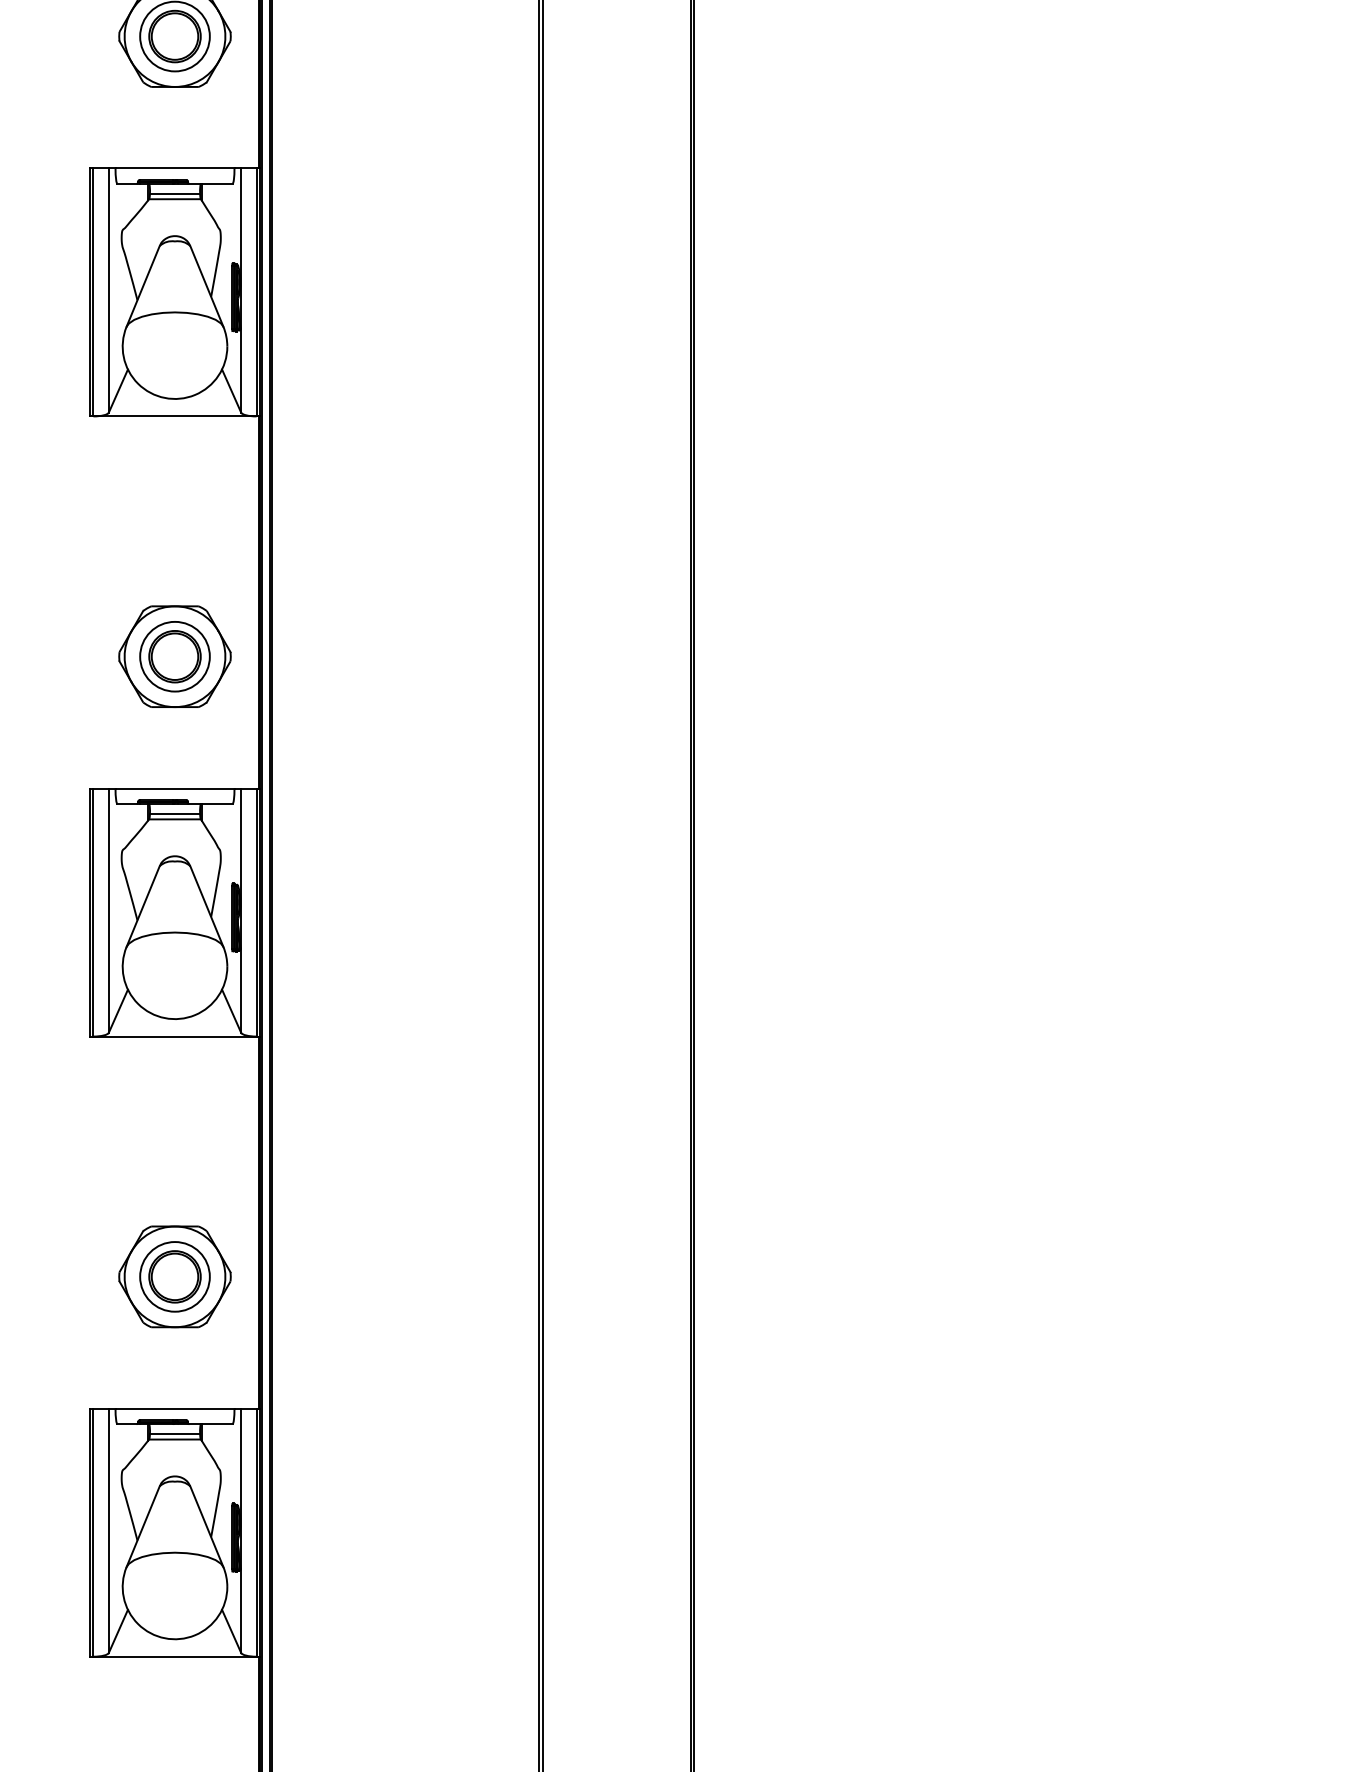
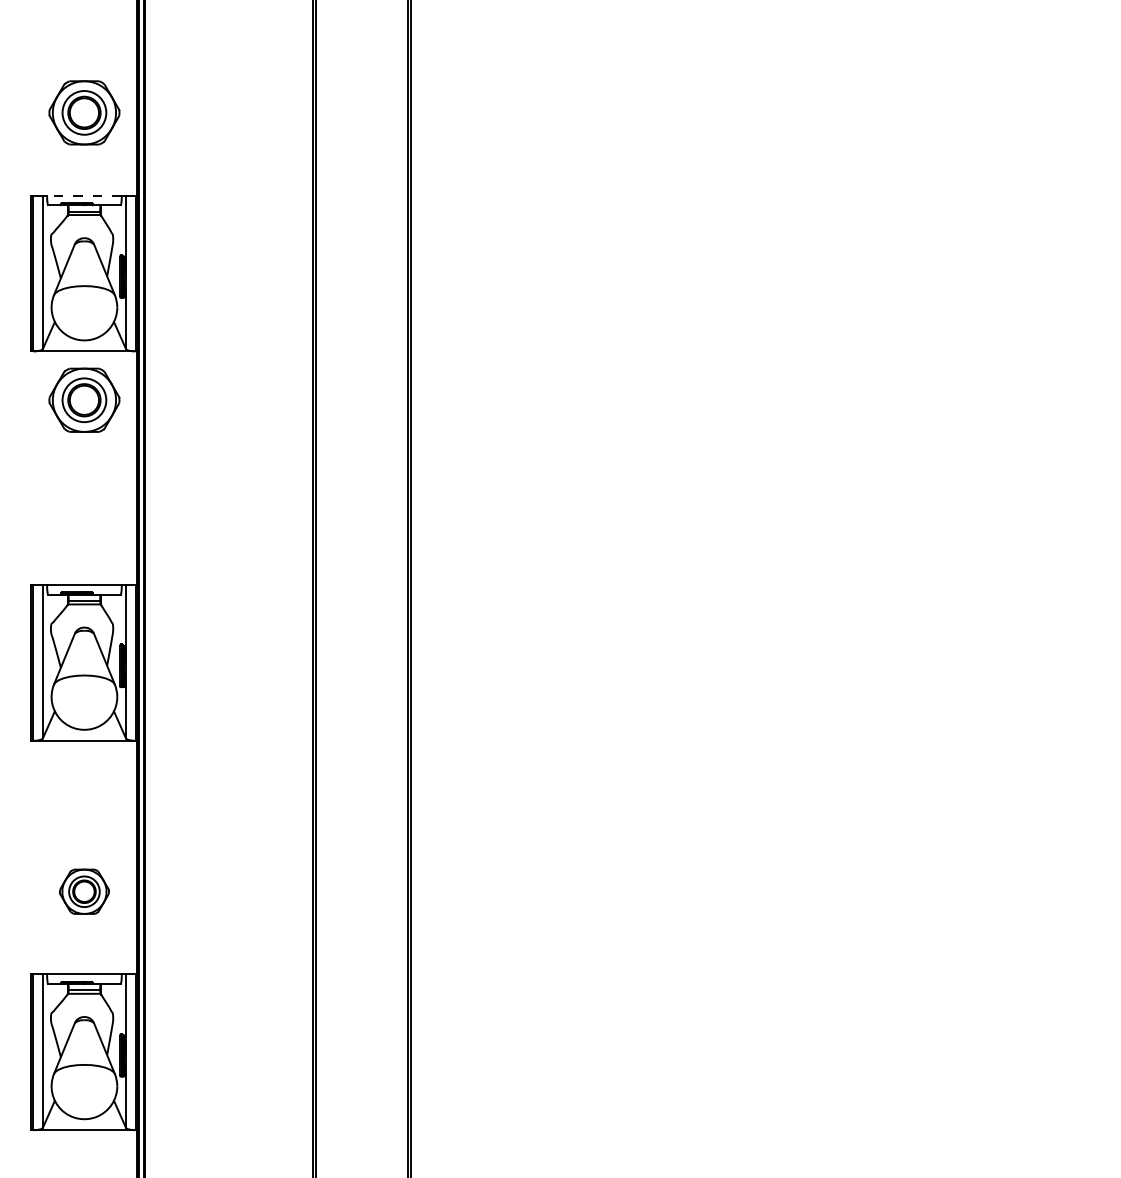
line: (173, 168) -> (83, 195), solid -> dashed
part: (175, 655) -> (84, 399), moved
part: (175, 1276) -> (84, 891), size x0.7

